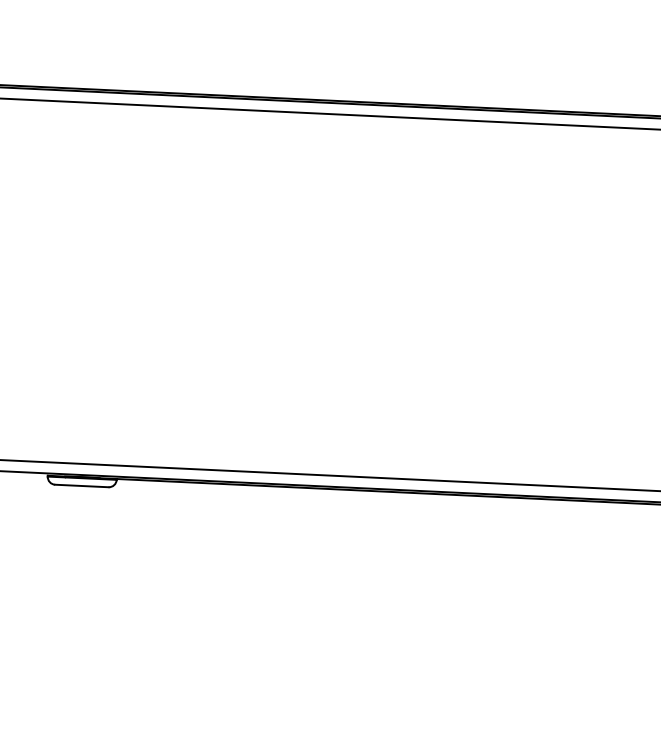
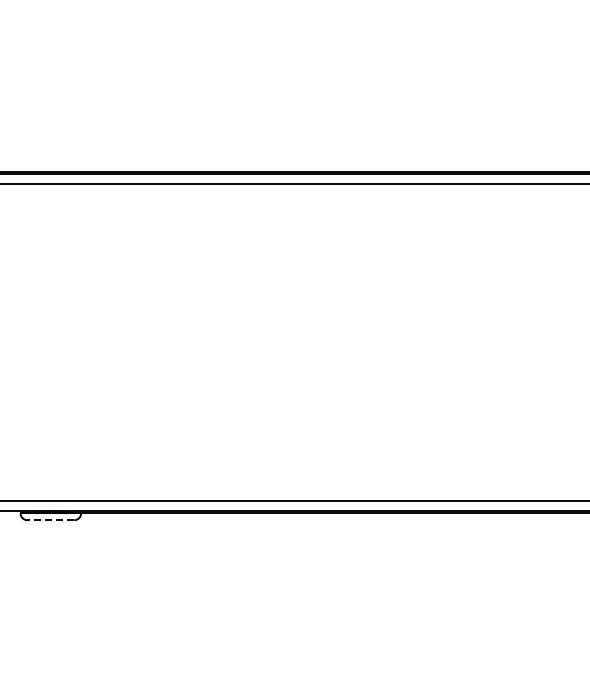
line: (81, 486) -> (50, 520), solid -> dashed

